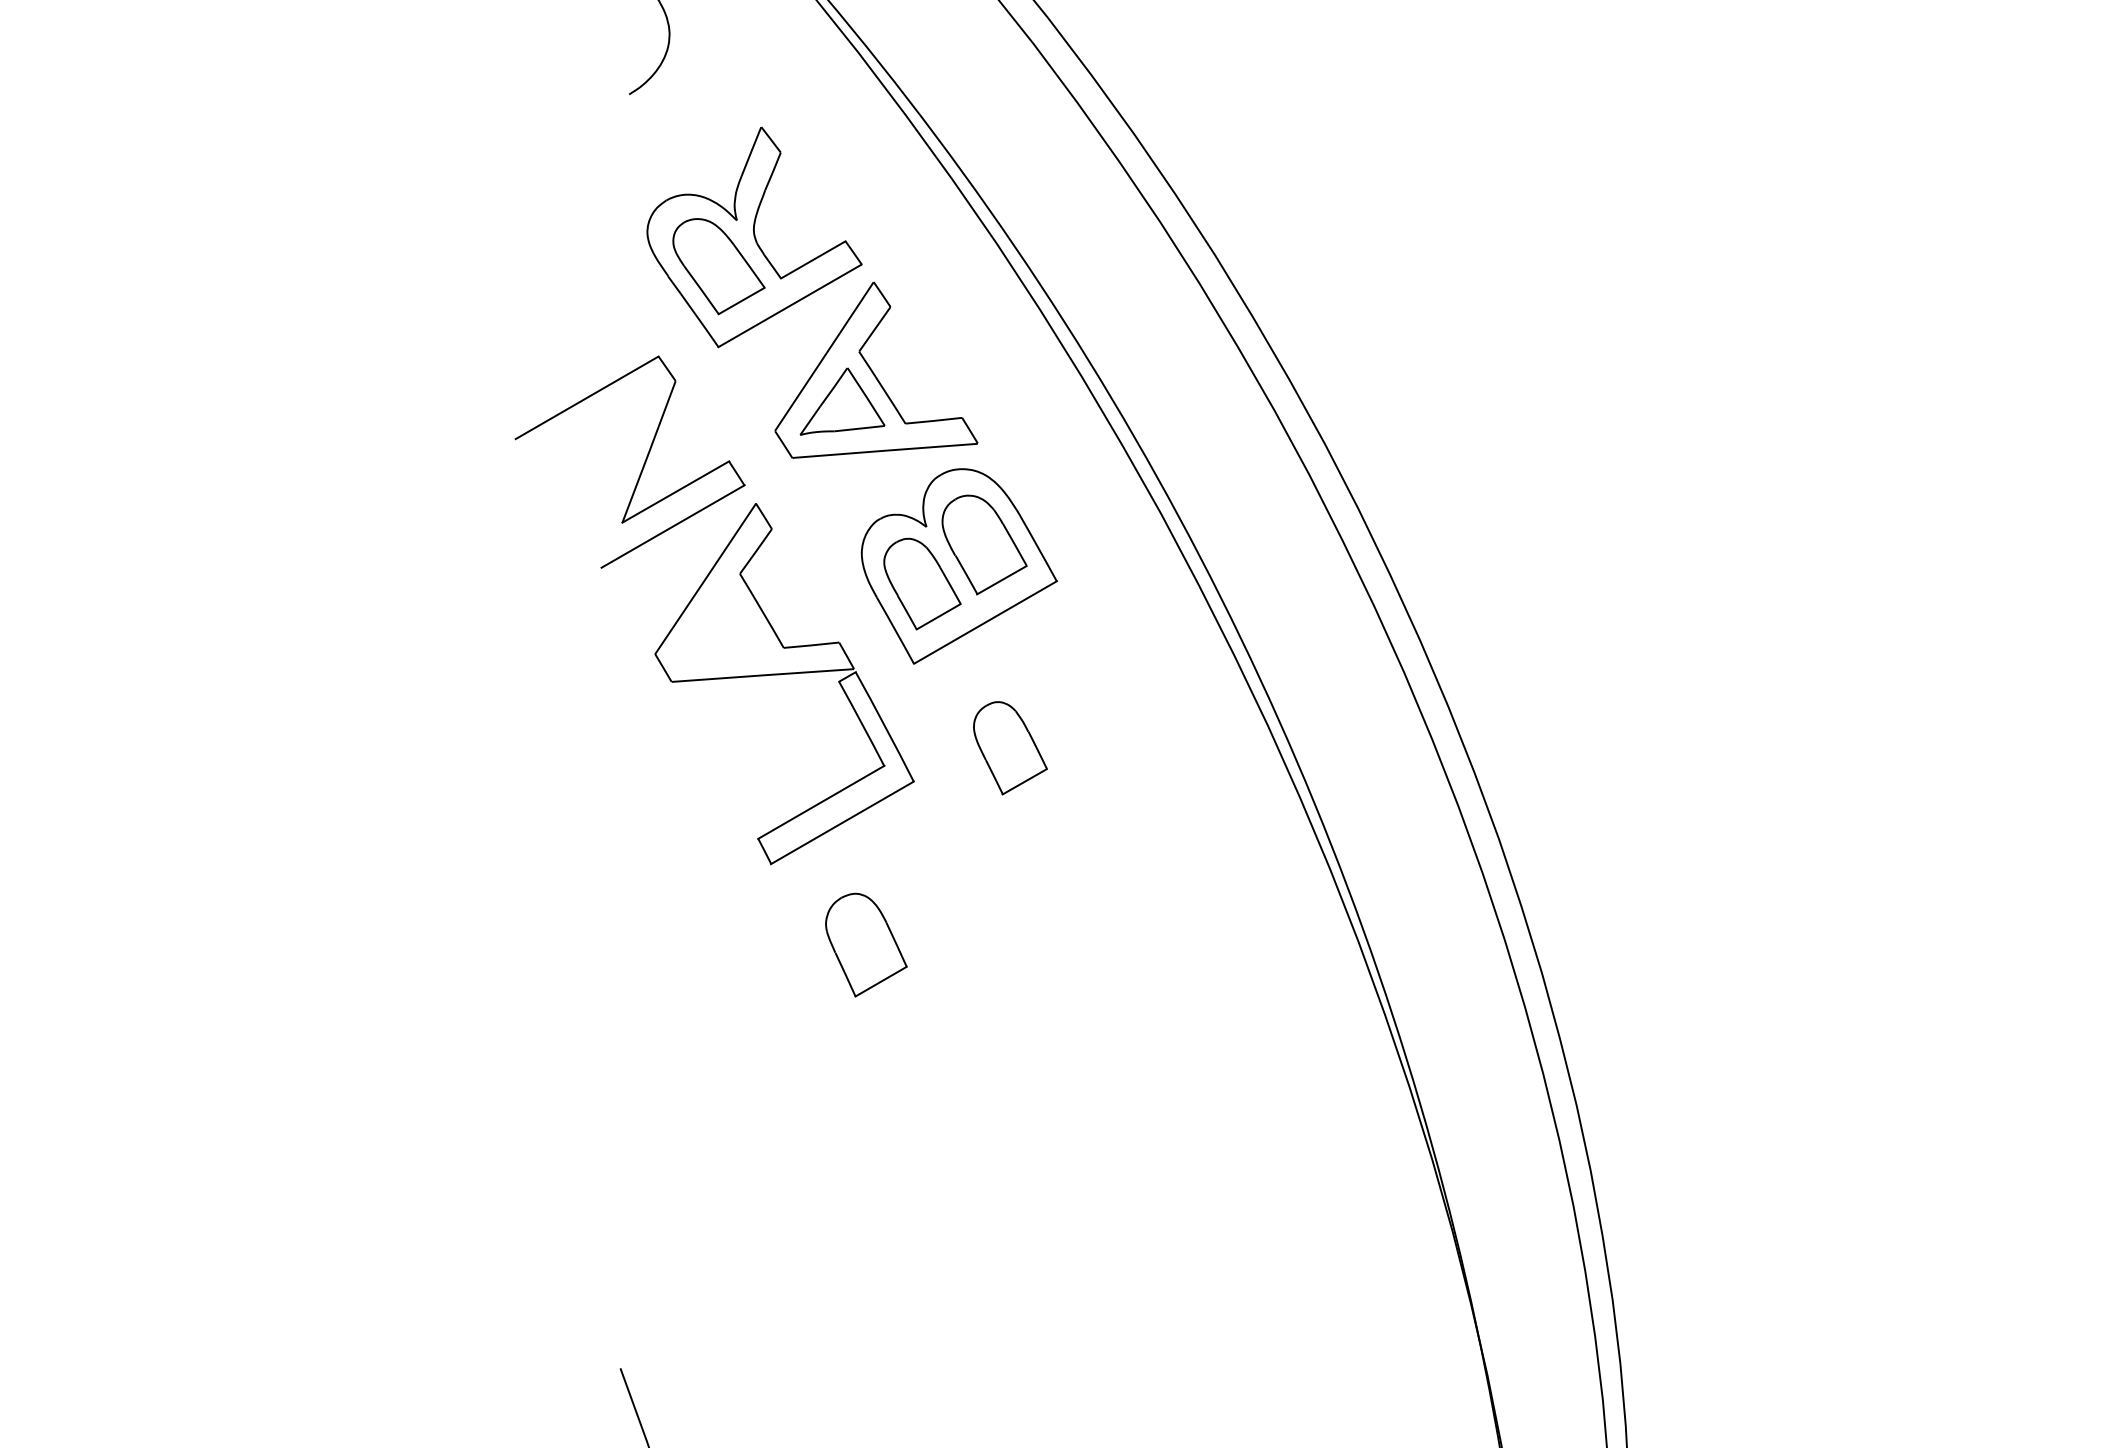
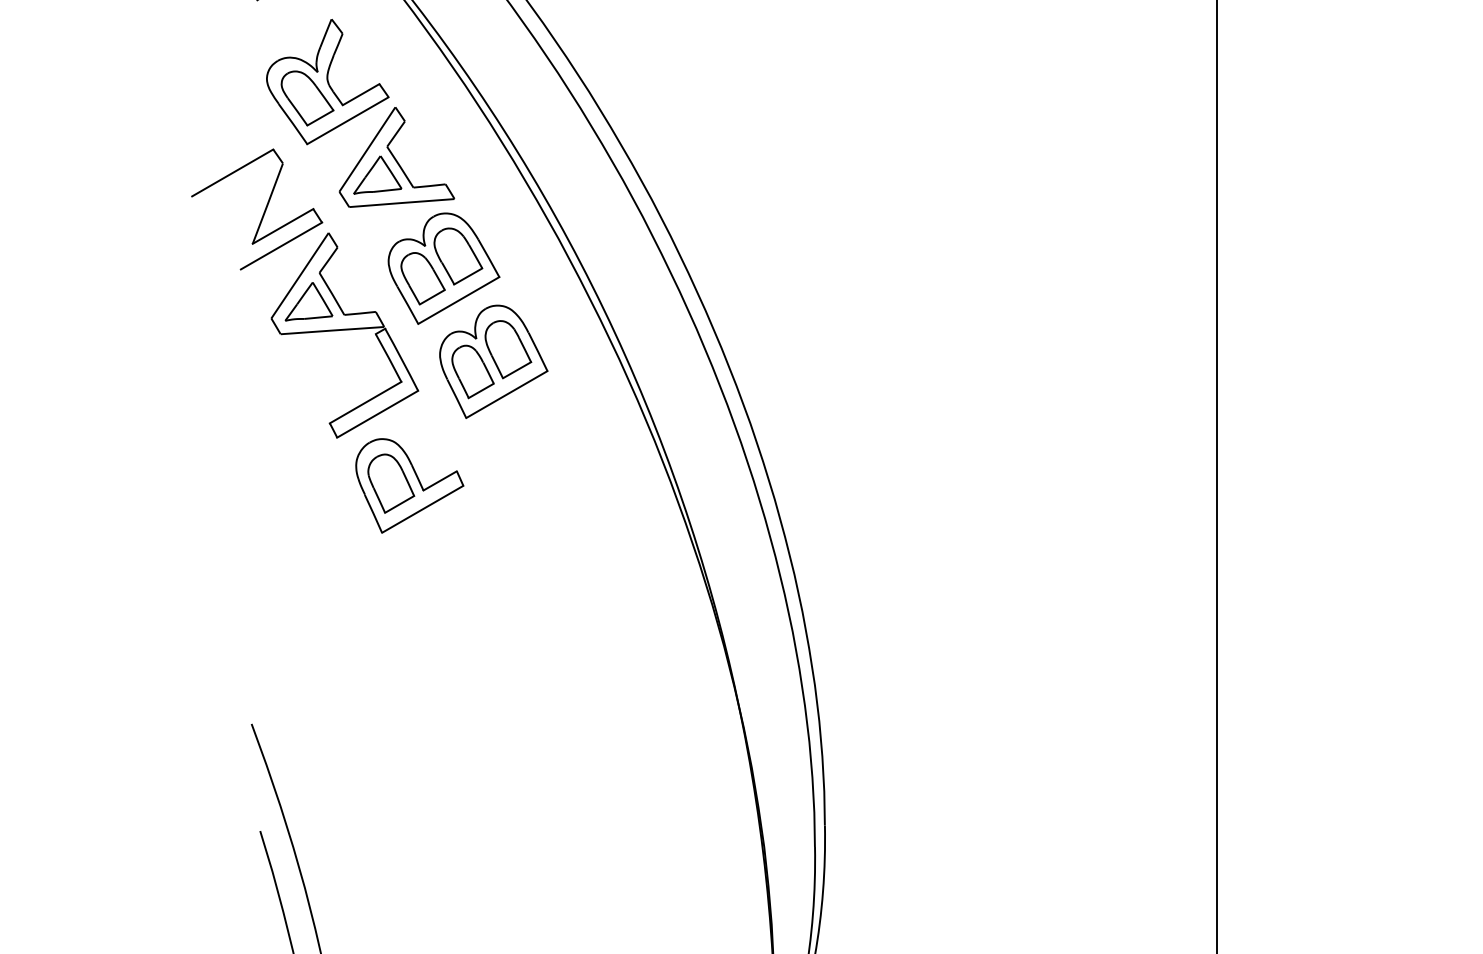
part: (720, 624) -> (308, 301), added
part: (1046, 729) -> (493, 361), added
part: (898, 948) -> (409, 485), added

